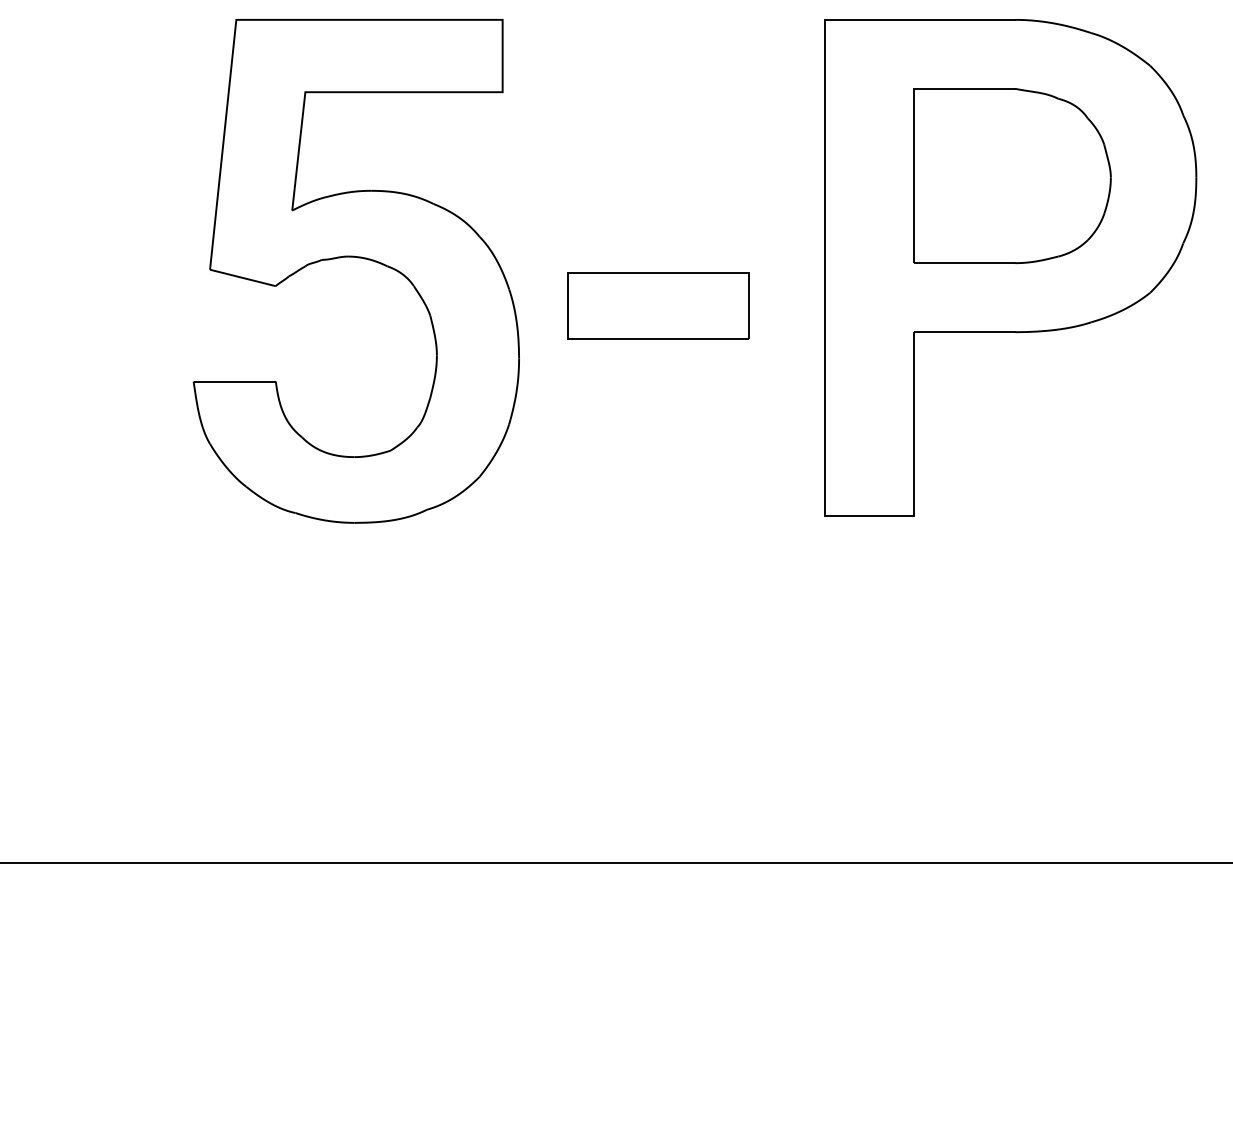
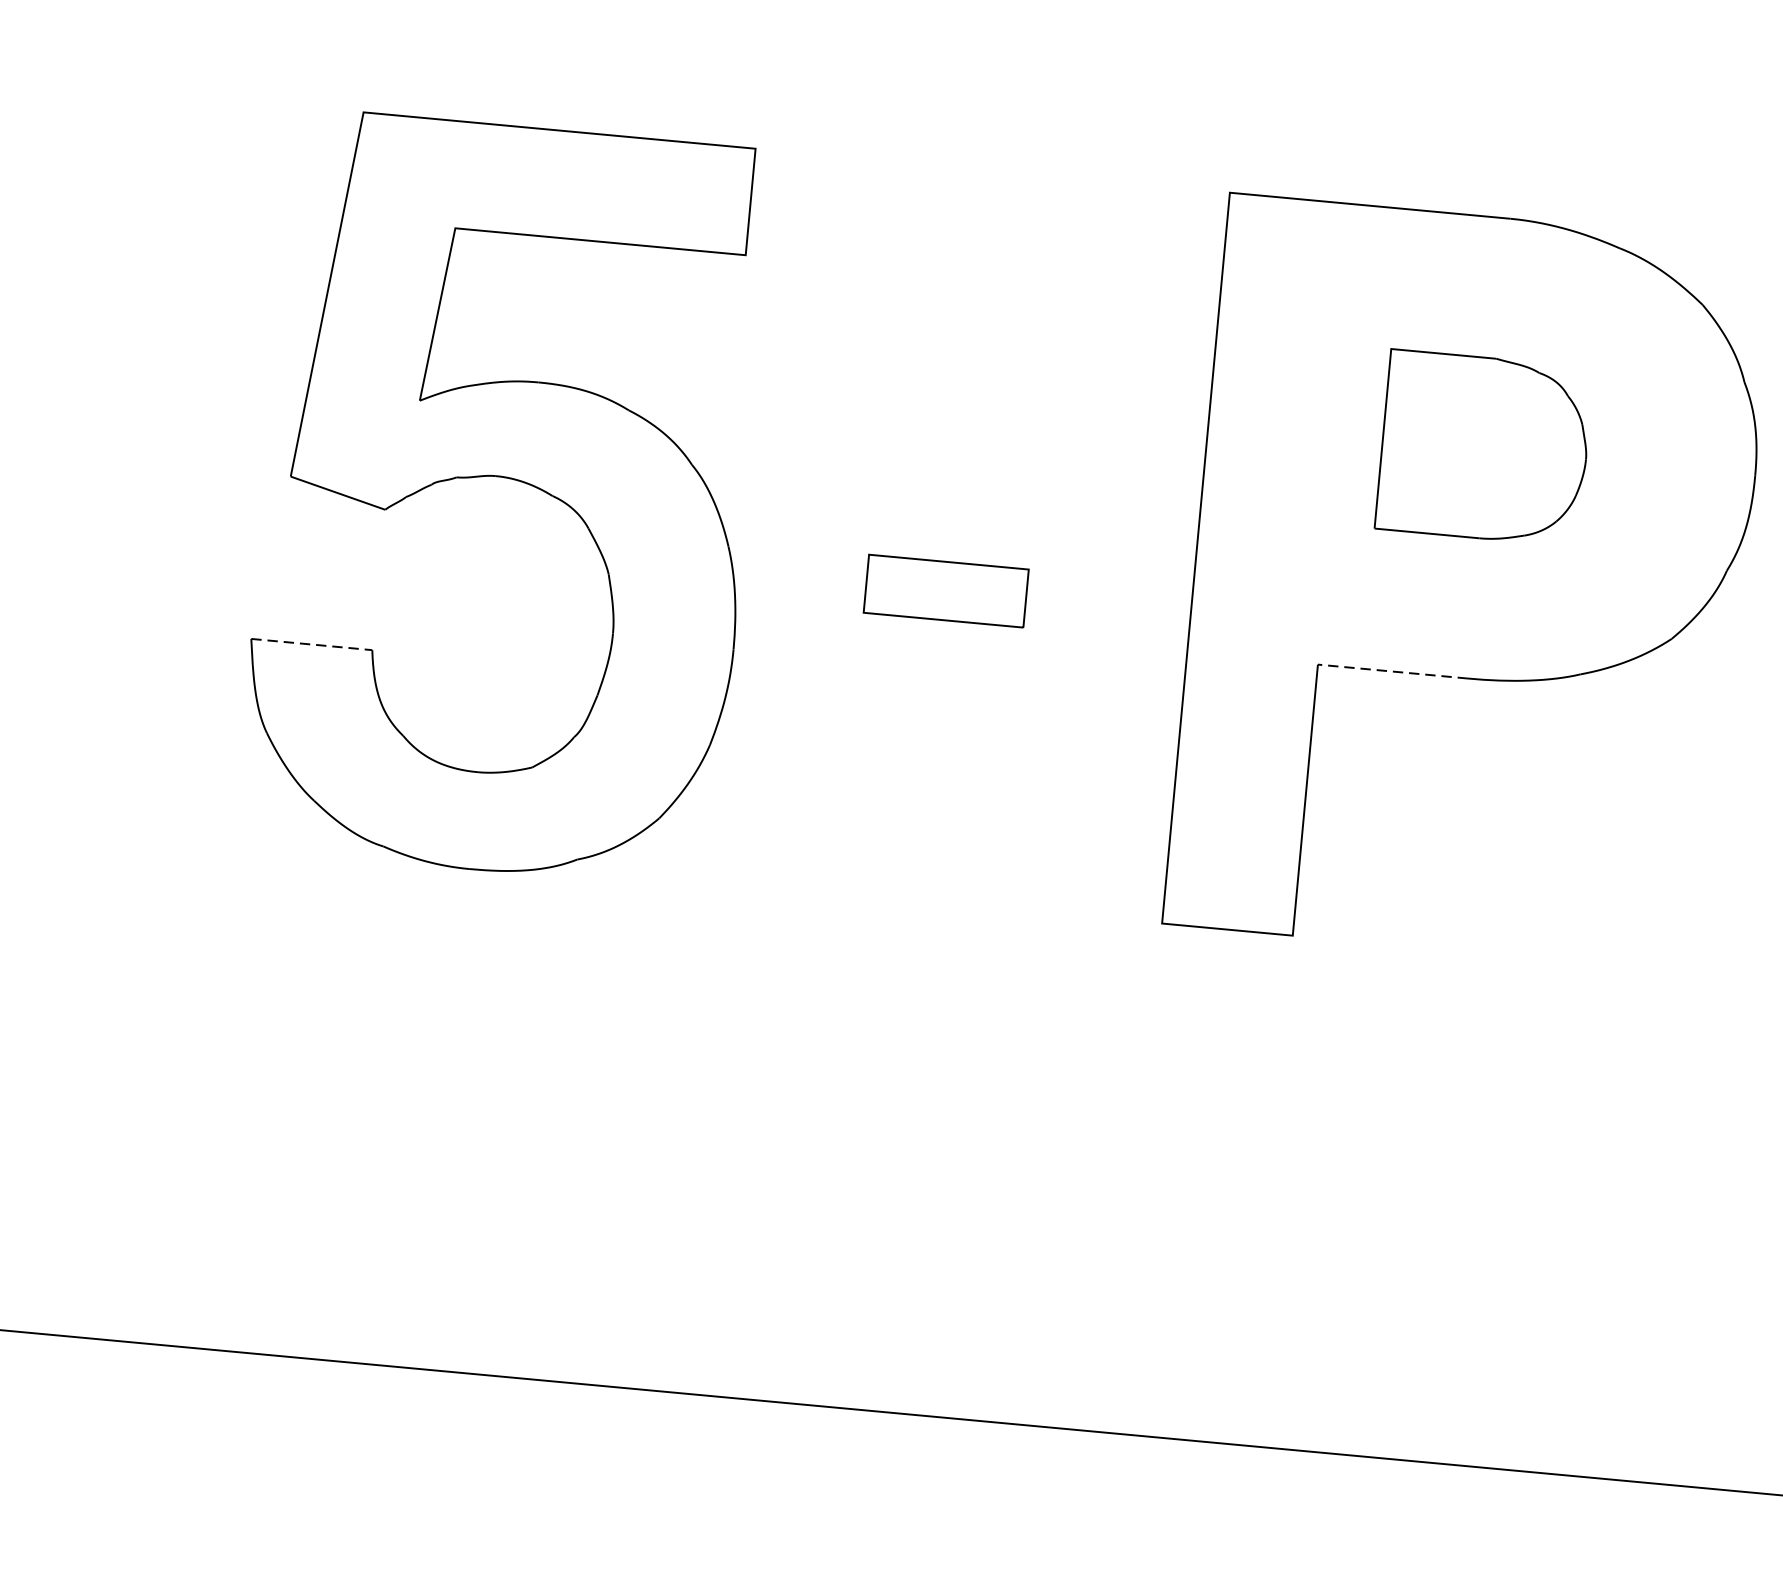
part: (1012, 175) -> (1484, 447), size x0.7
part: (658, 305) -> (946, 590), size x0.6
line: (964, 332) -> (1392, 672), solid -> dashed
line: (235, 381) -> (312, 644), solid -> dashed

